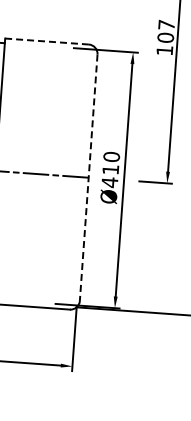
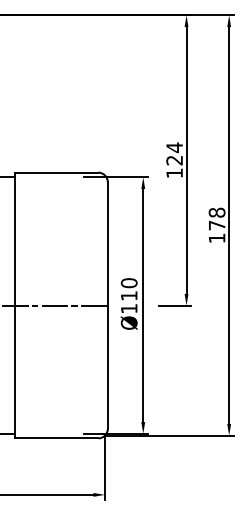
text: (166, 30) -> (174, 153), 107 -> 124
line: (47, 41) -> (56, 172), dashed -> solid
line: (88, 177) -> (107, 305), dashed -> solid
text: (110, 182) -> (129, 308), Ø410 -> Ø110

